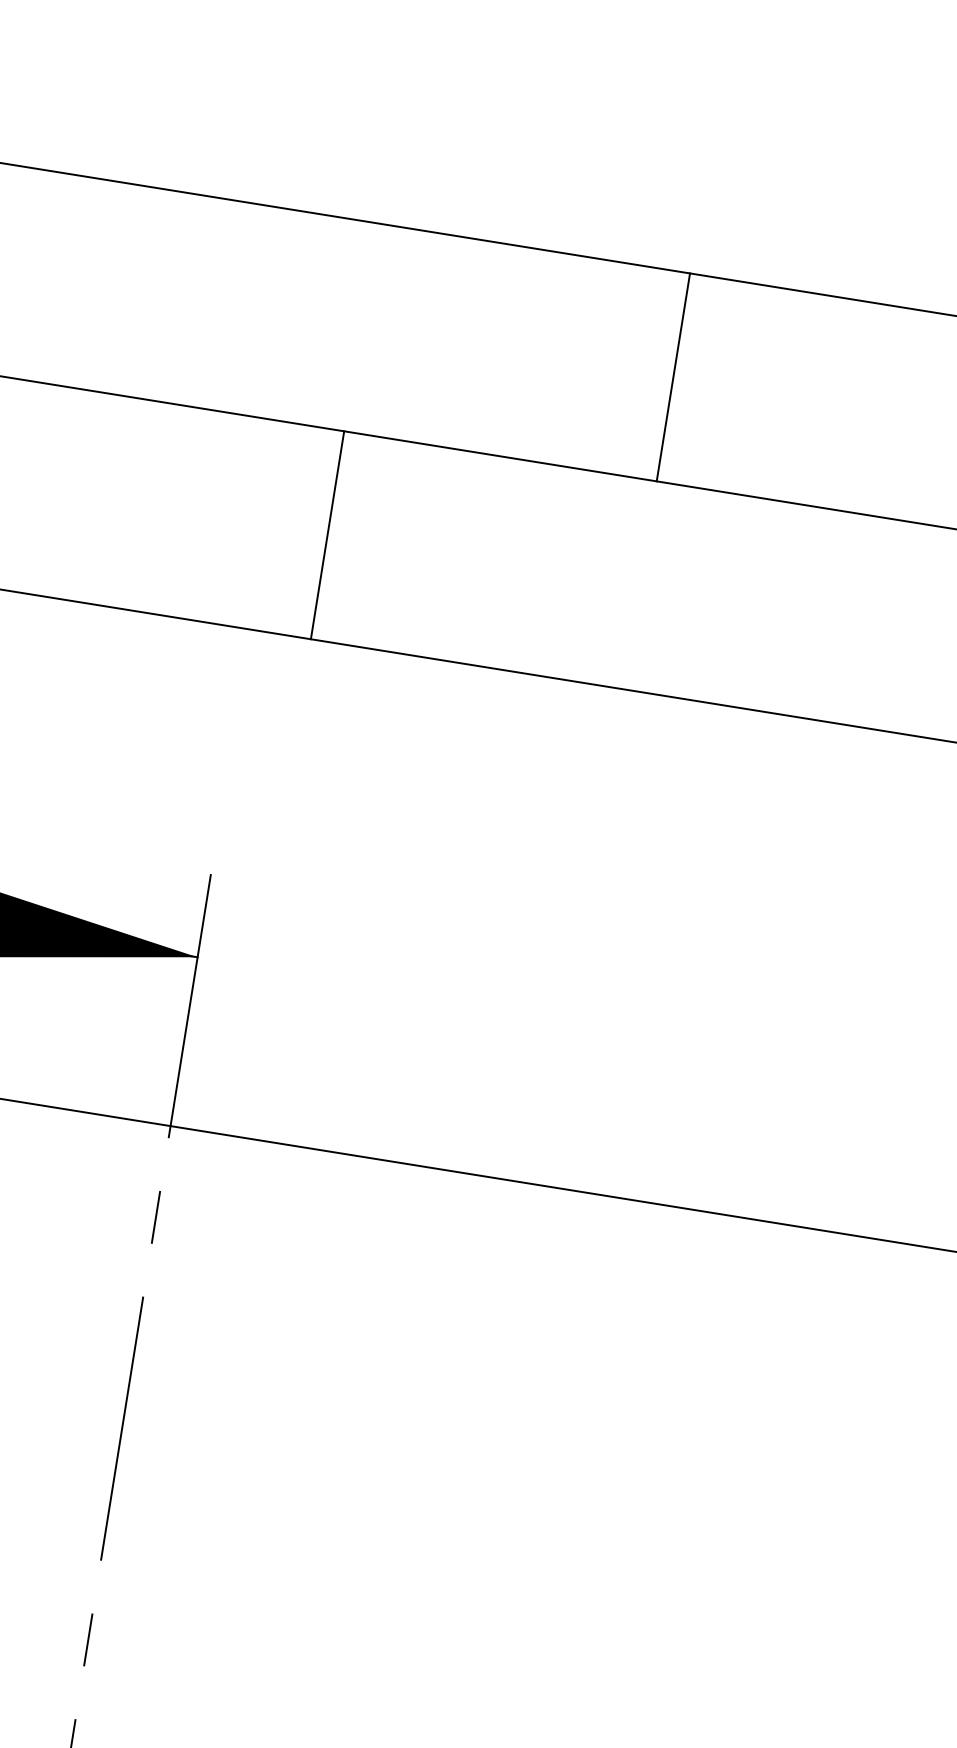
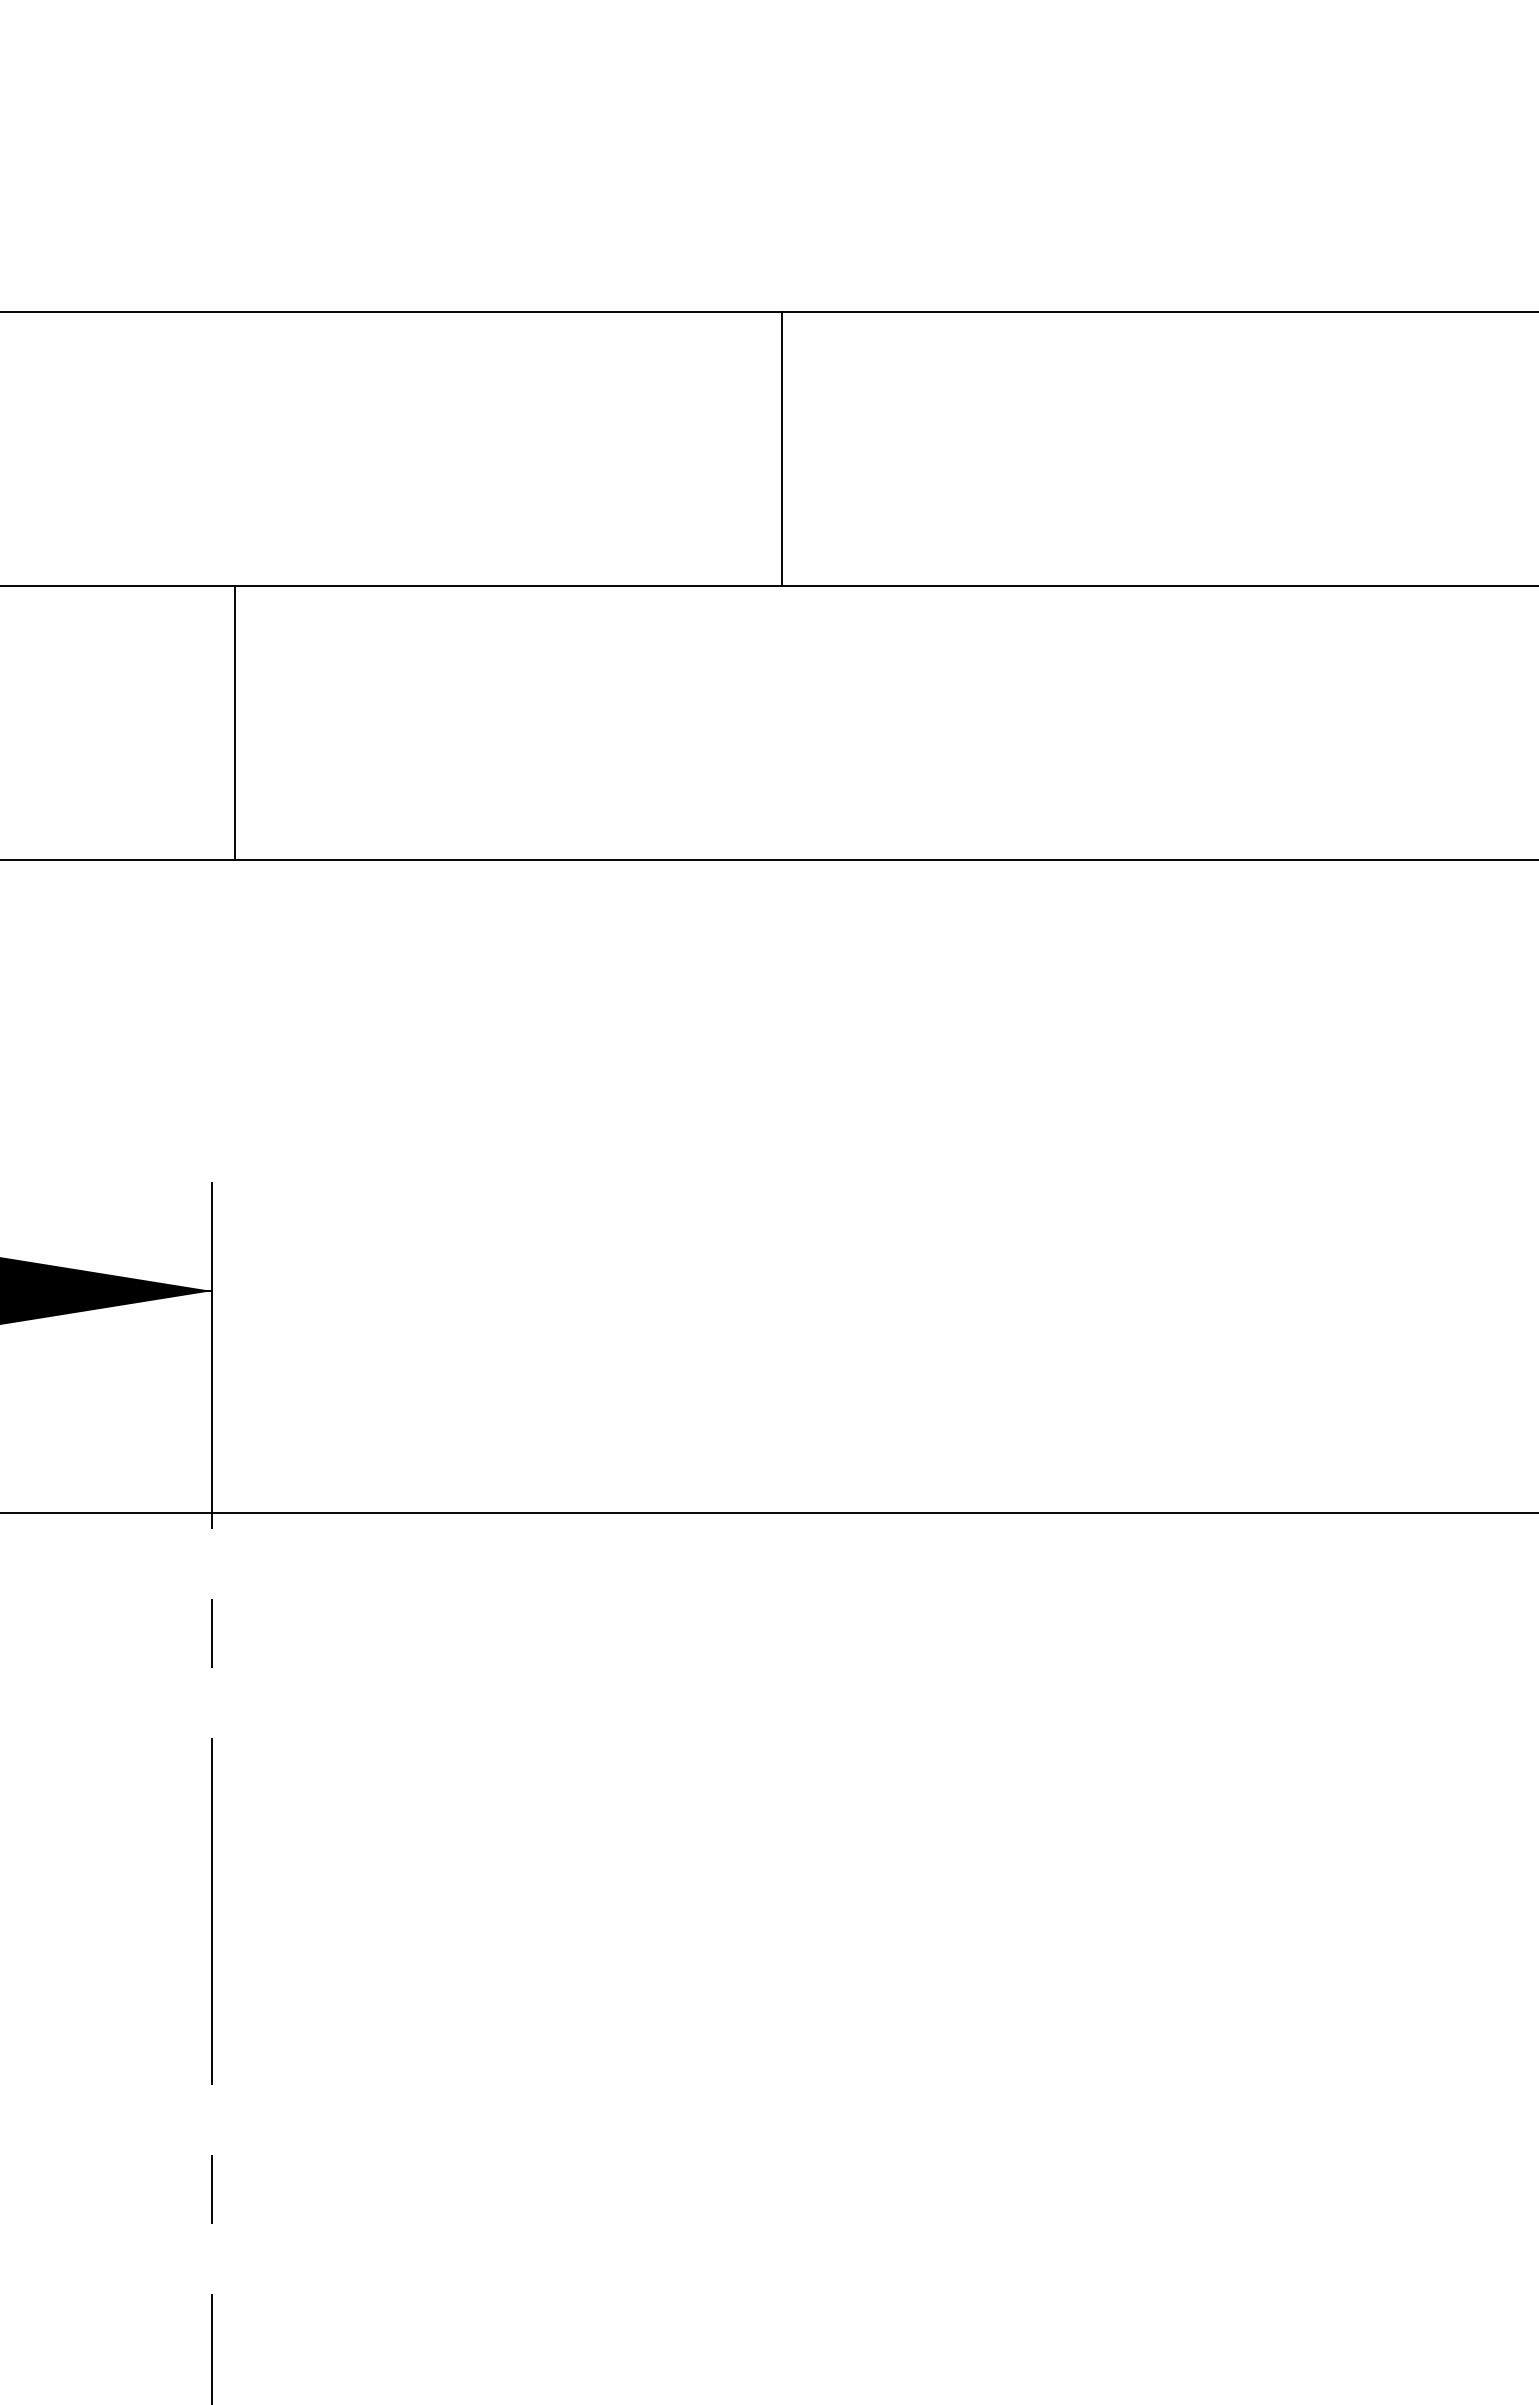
line: (673, 377) -> (782, 449), moved
line: (327, 534) -> (235, 722), moved

